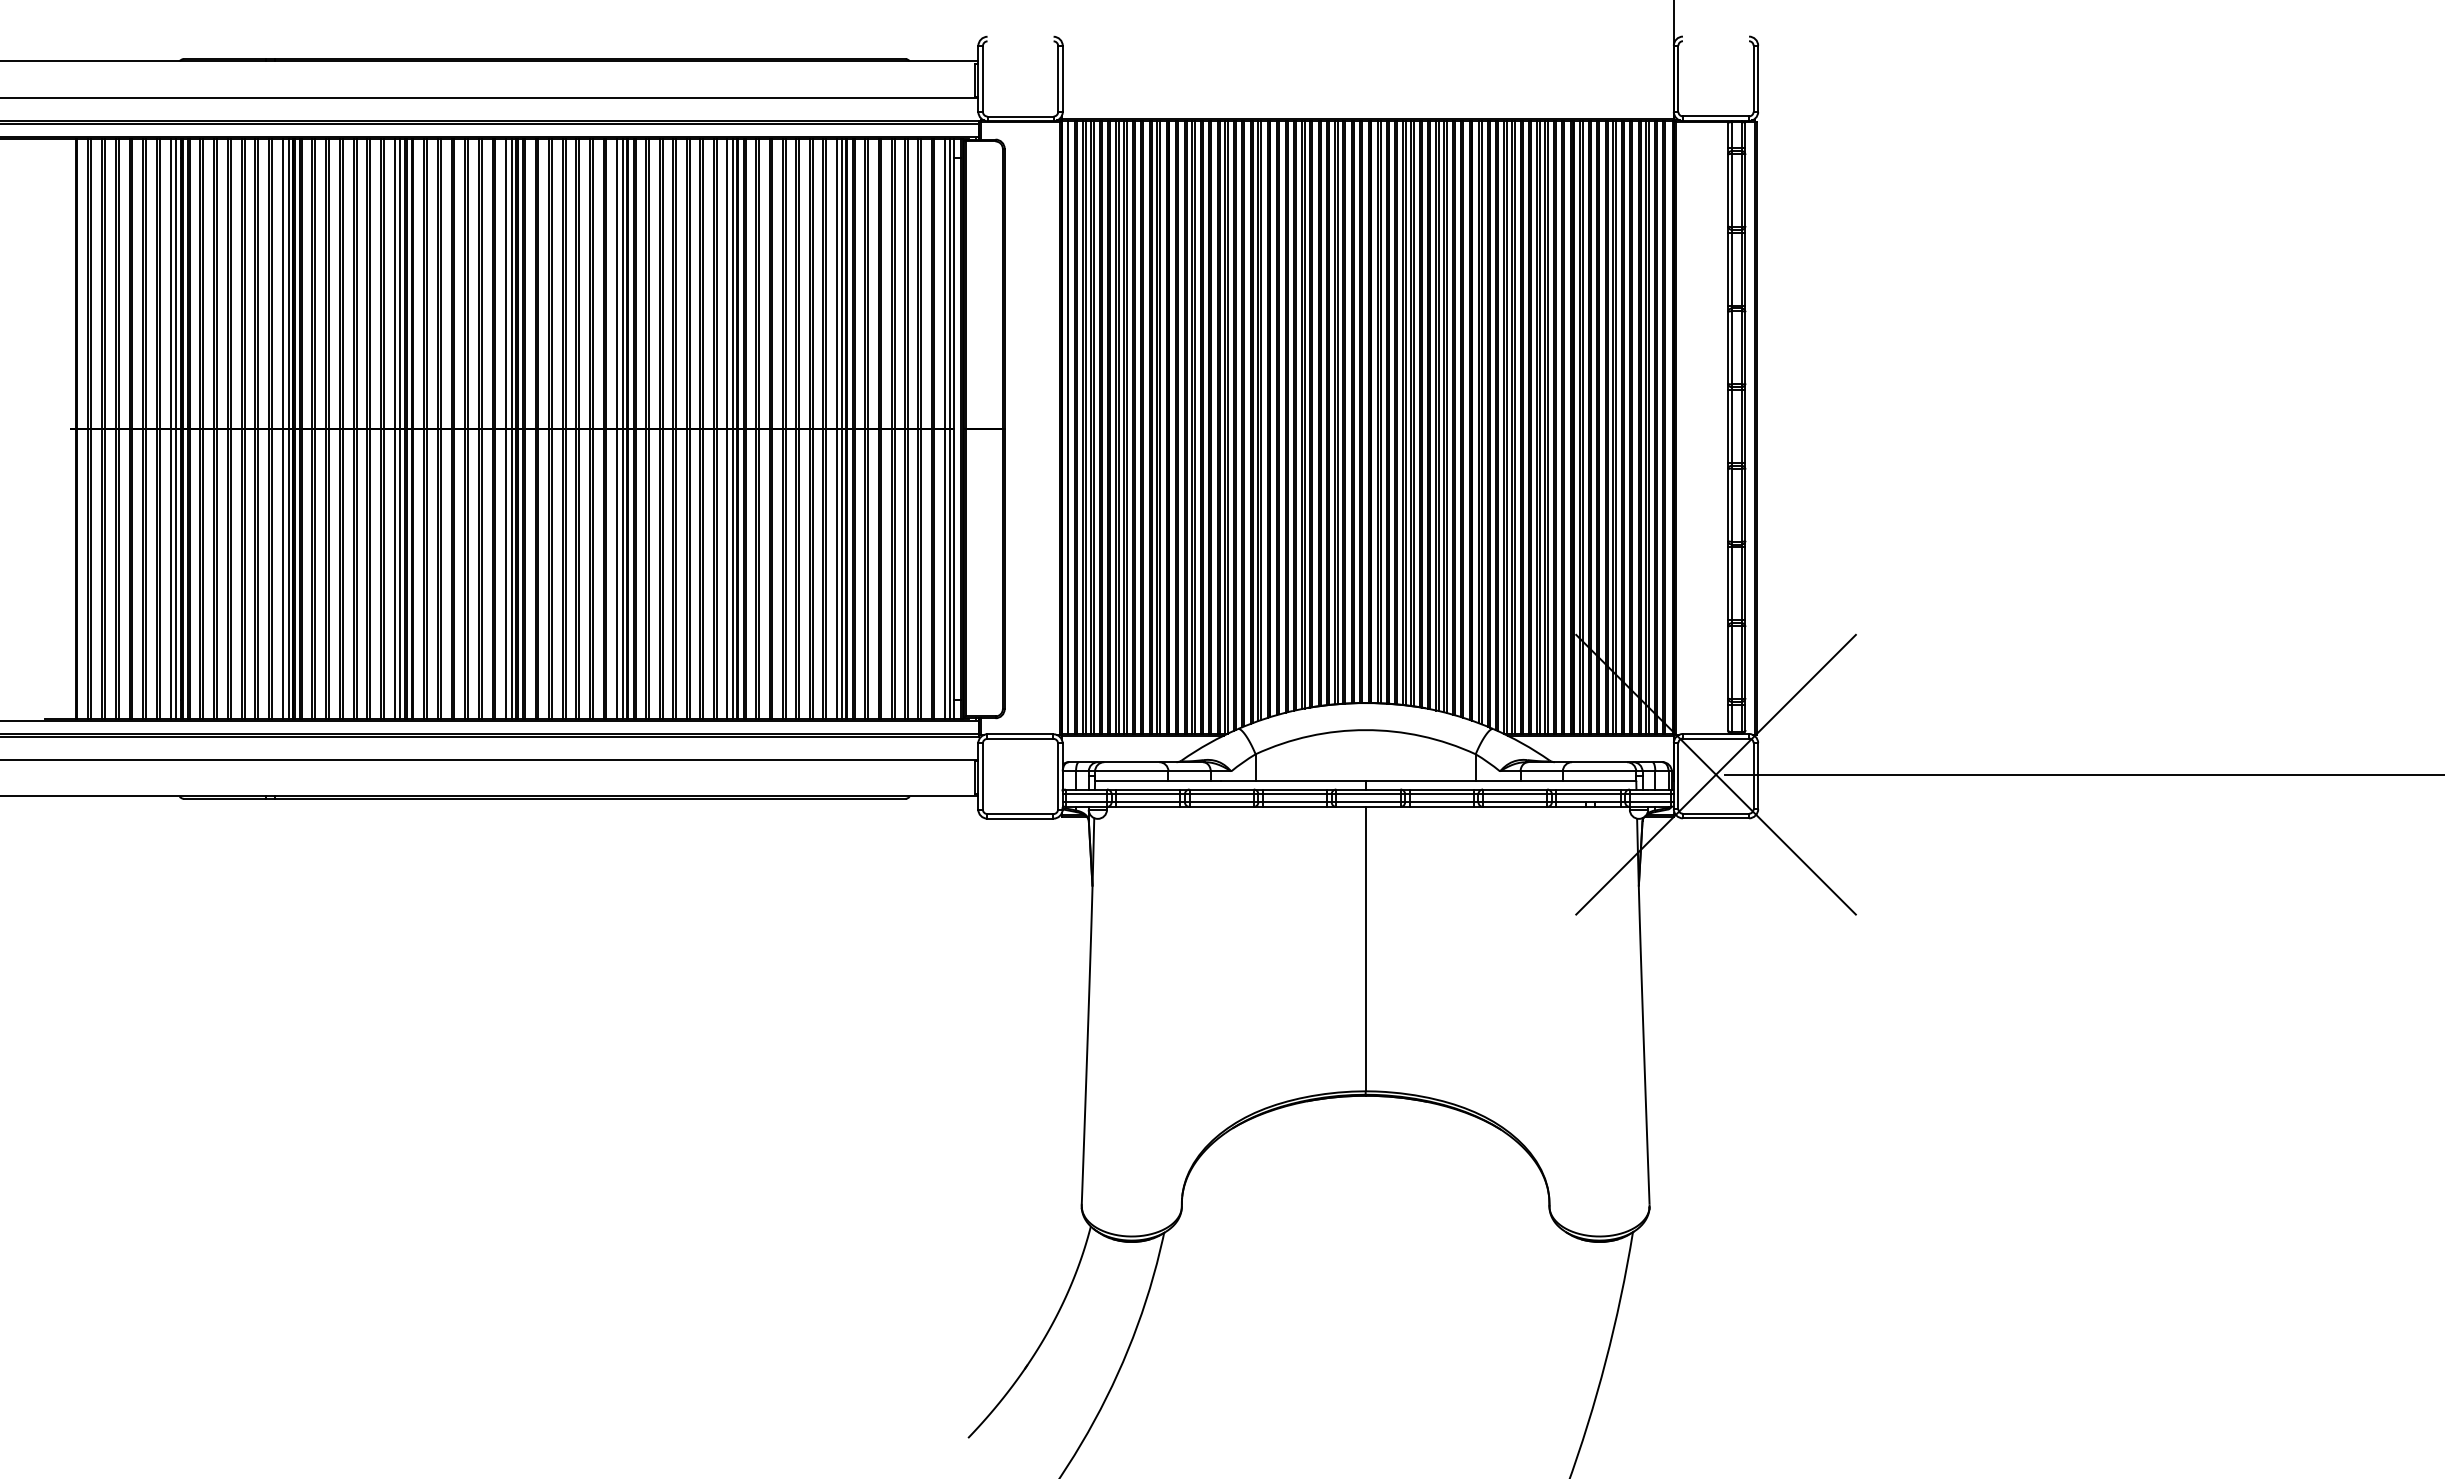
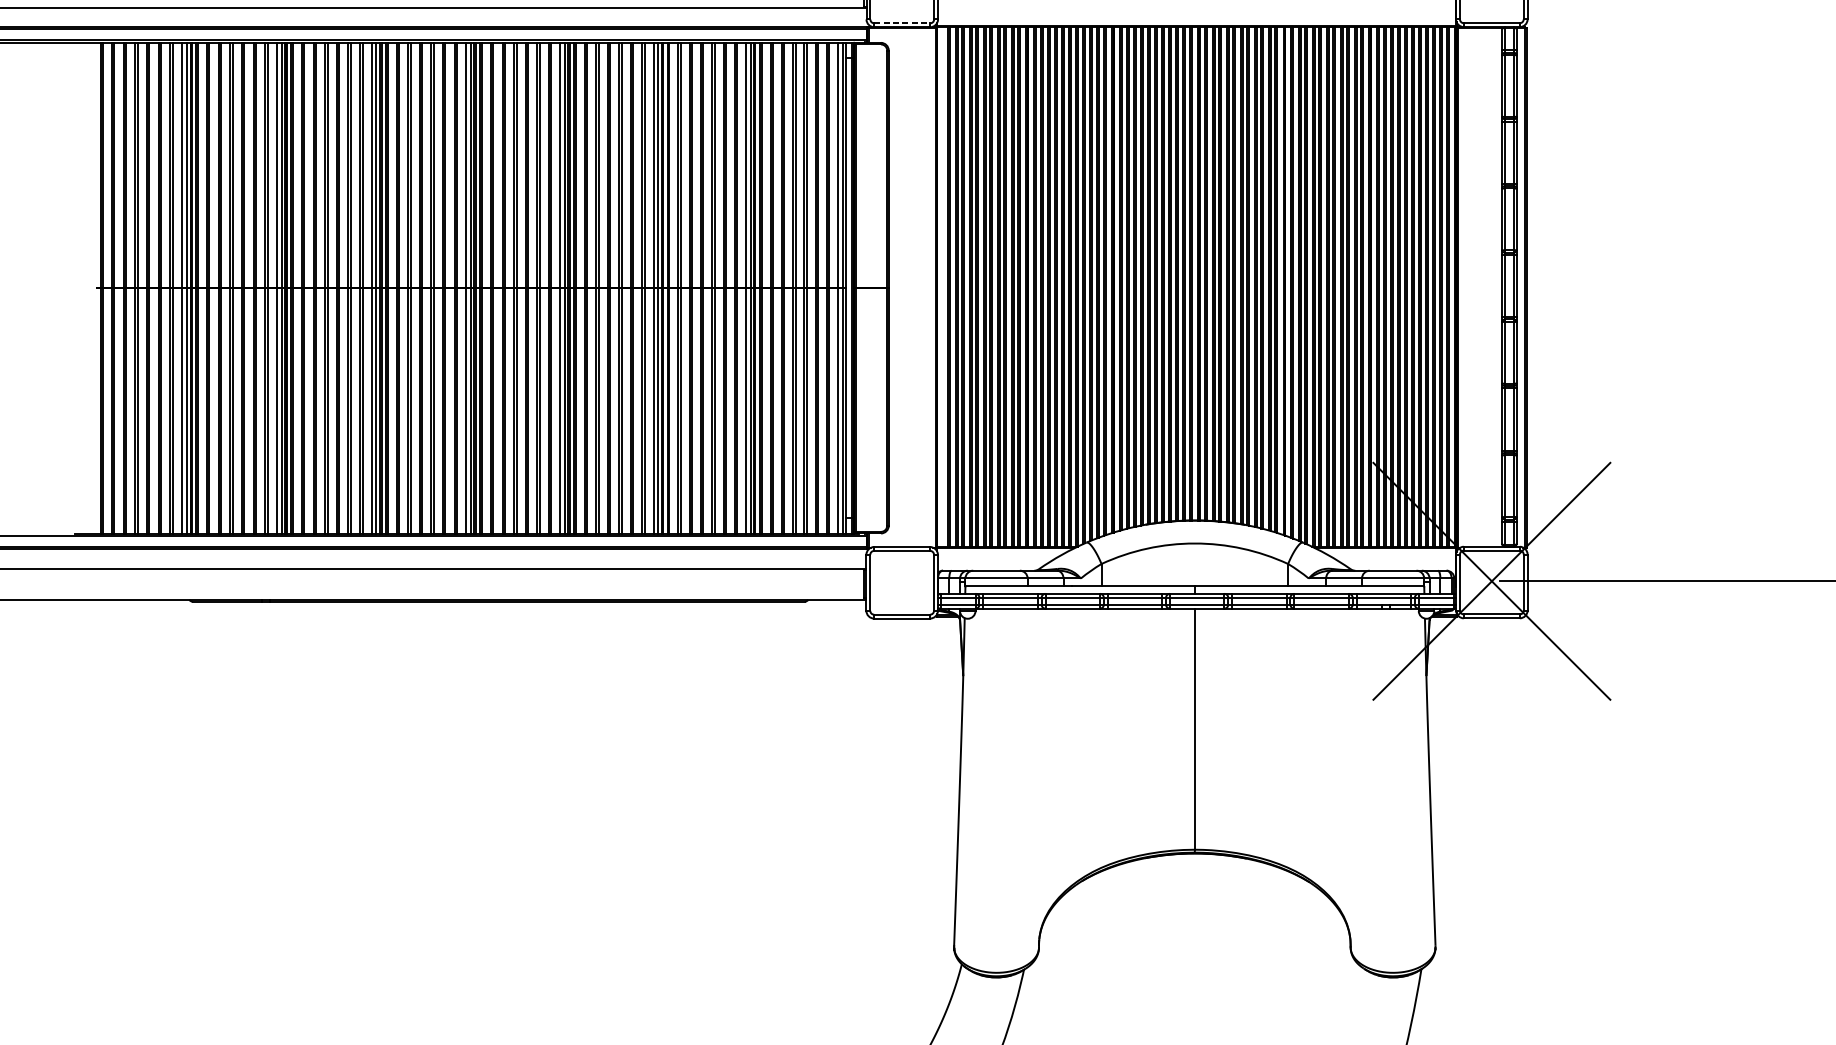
line: (1021, 116) -> (903, 23), solid -> dashed
line: (1067, 427) -> (942, 286), removed

